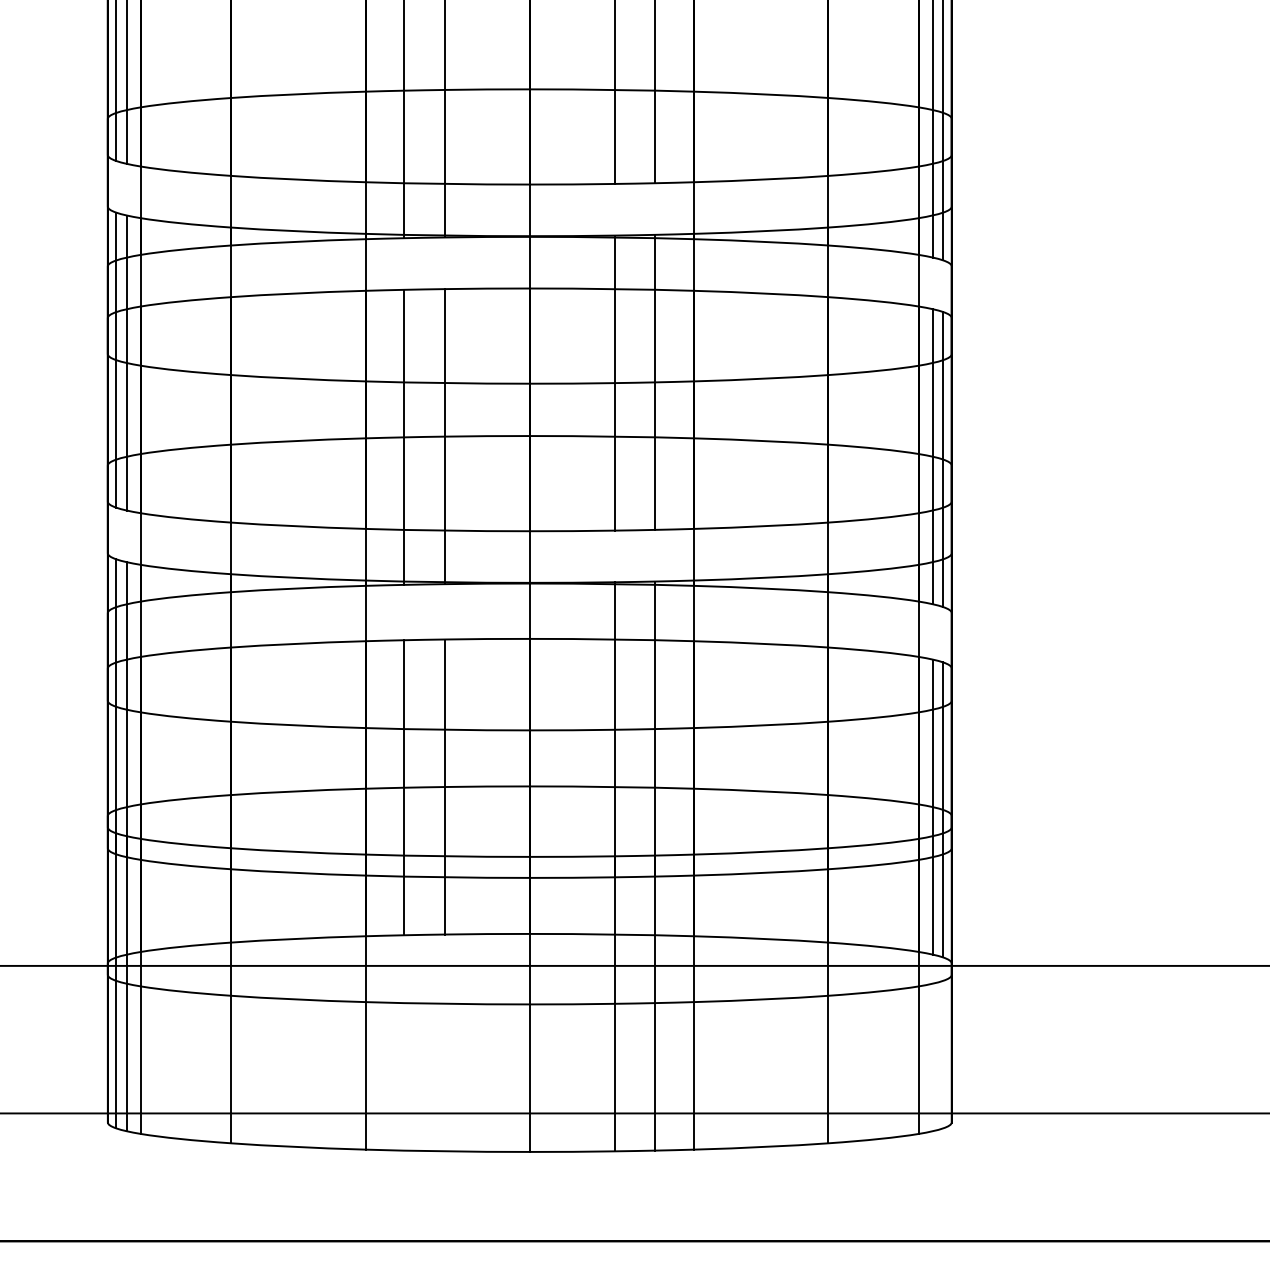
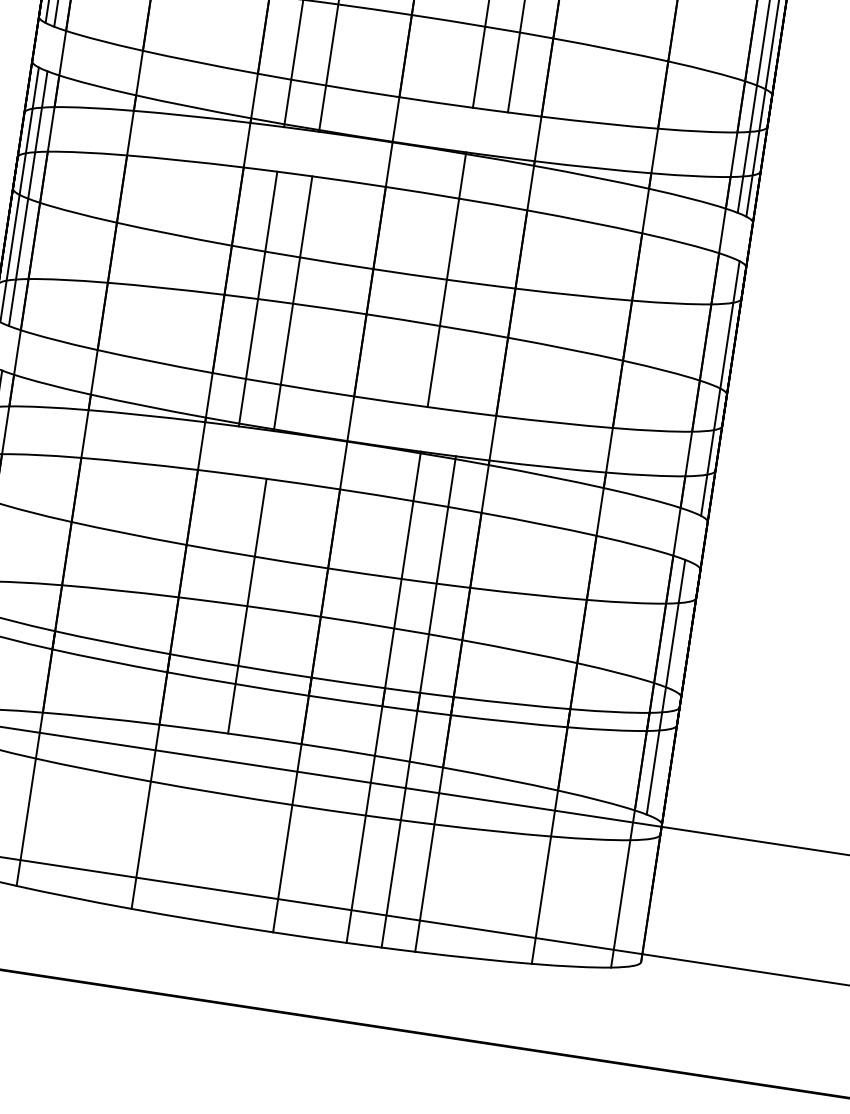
line: (655, 381) -> (482, 283), removed
line: (932, 456) -> (711, 384), removed
line: (404, 787) -> (212, 601), removed
line: (943, 809) -> (674, 690), removed

